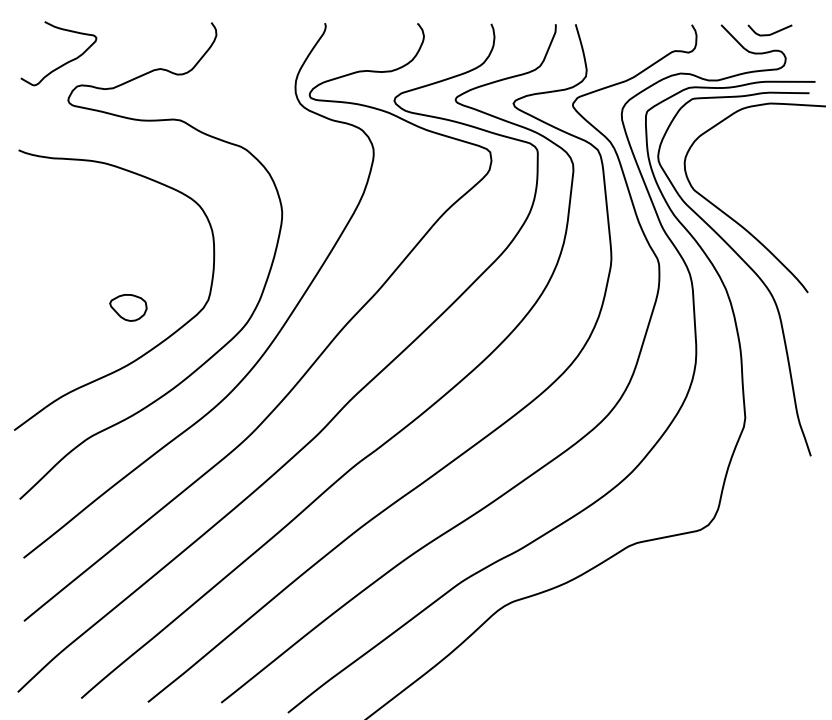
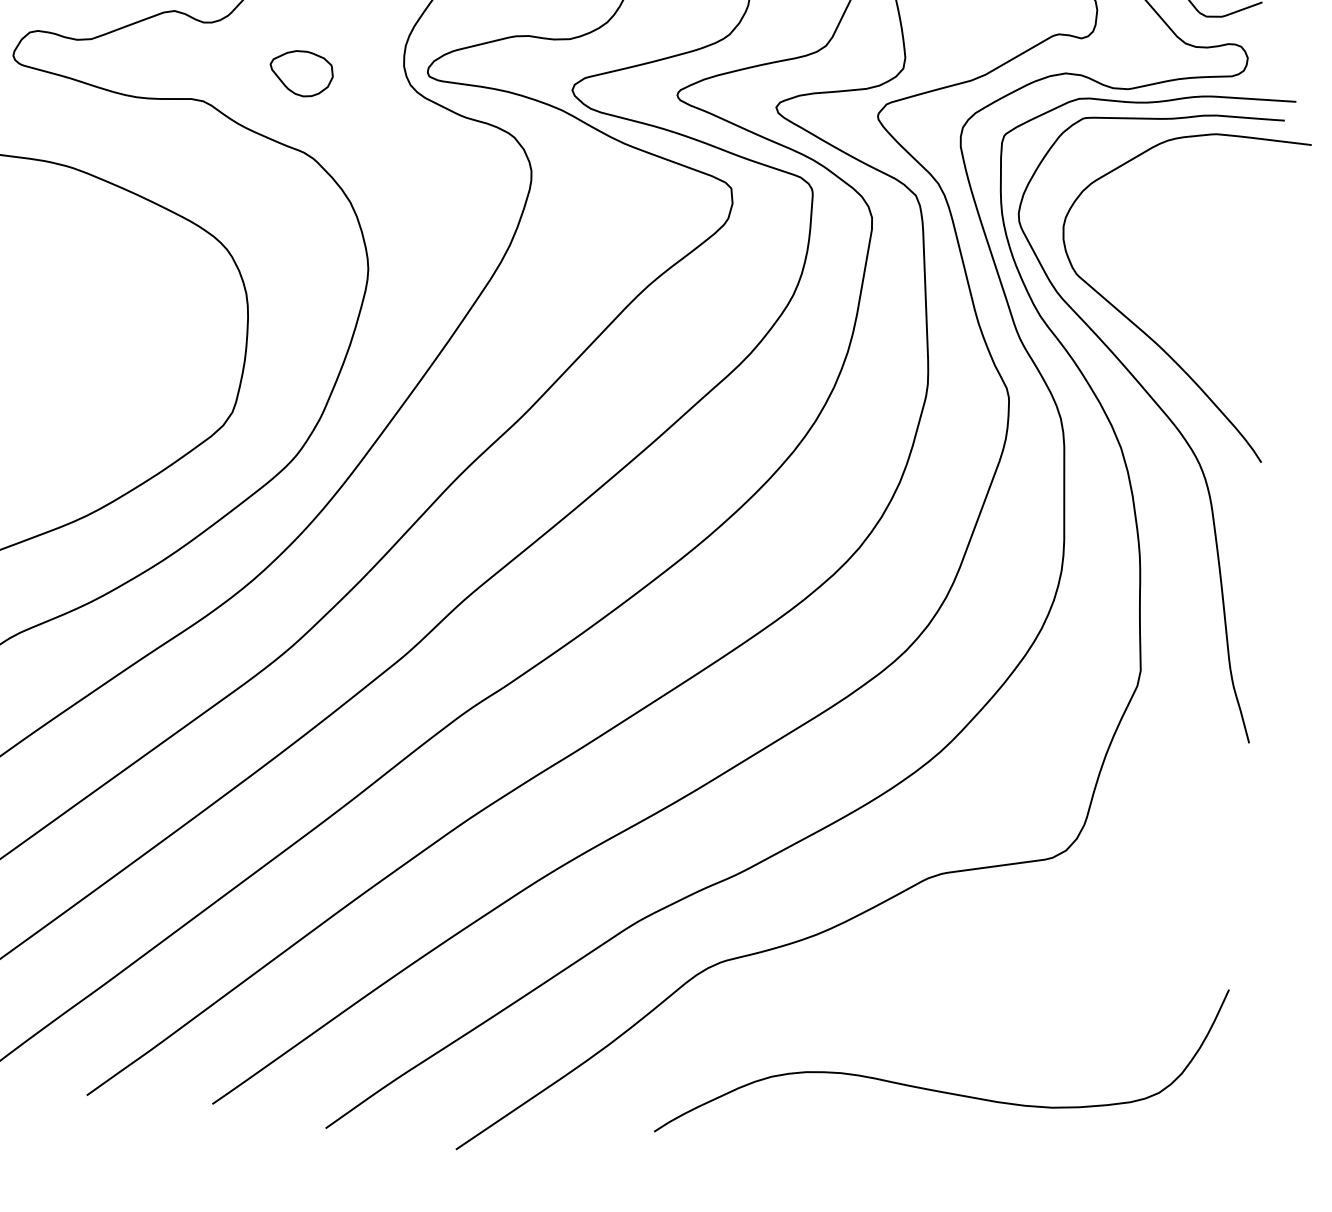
part: (128, 307) -> (301, 73), moved
curve: (643, 668) -> (939, 1089), added

